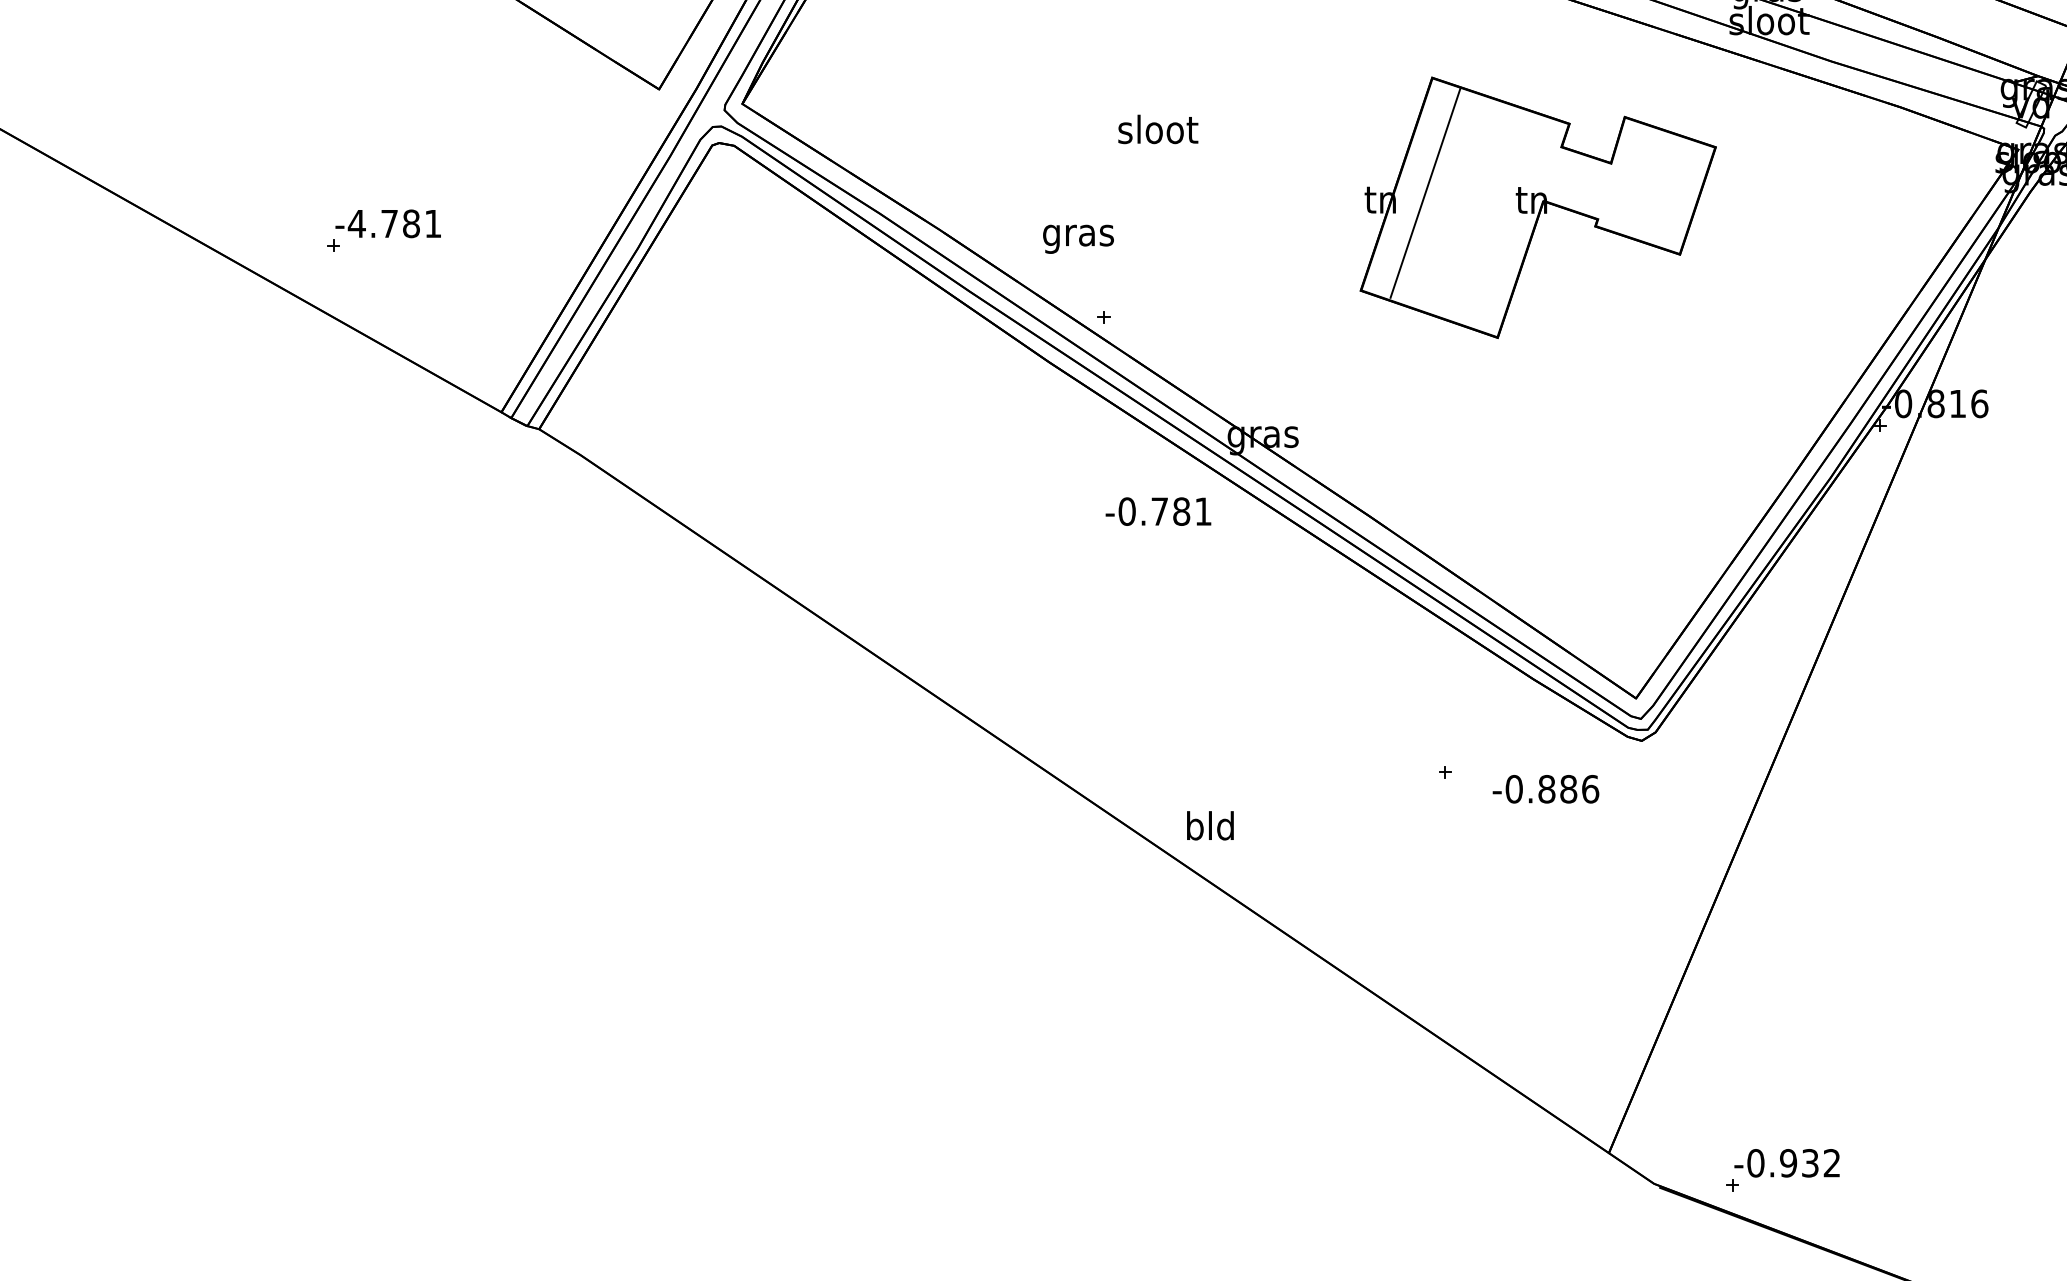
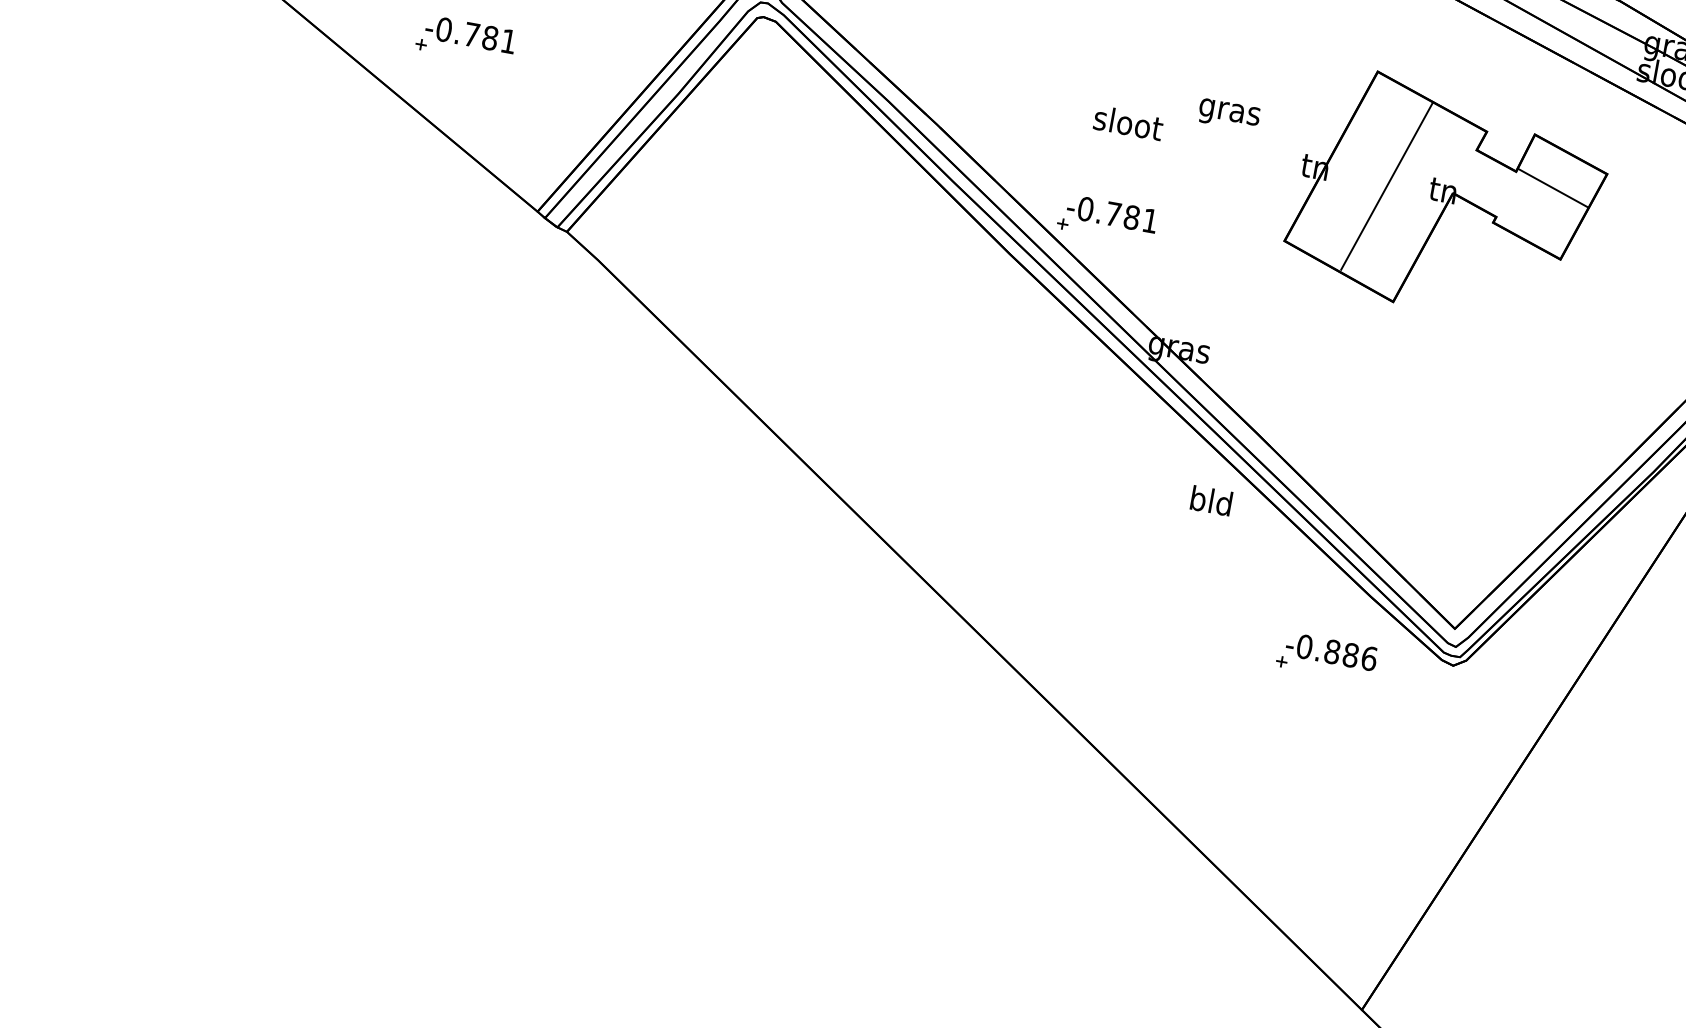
text: (1158, 129) -> (1128, 123), moved
line: (1656, 174) -> (1552, 188), added
line: (1425, 193) -> (1386, 186), moved
text: (356, 223) -> (443, 29), -4.781 -> -0.781
text: (1078, 238) -> (1229, 114), moved
text: (1158, 511) -> (1112, 213), moved
text: (1545, 789) -> (1331, 651), moved
text: (1210, 825) -> (1211, 500), moved

